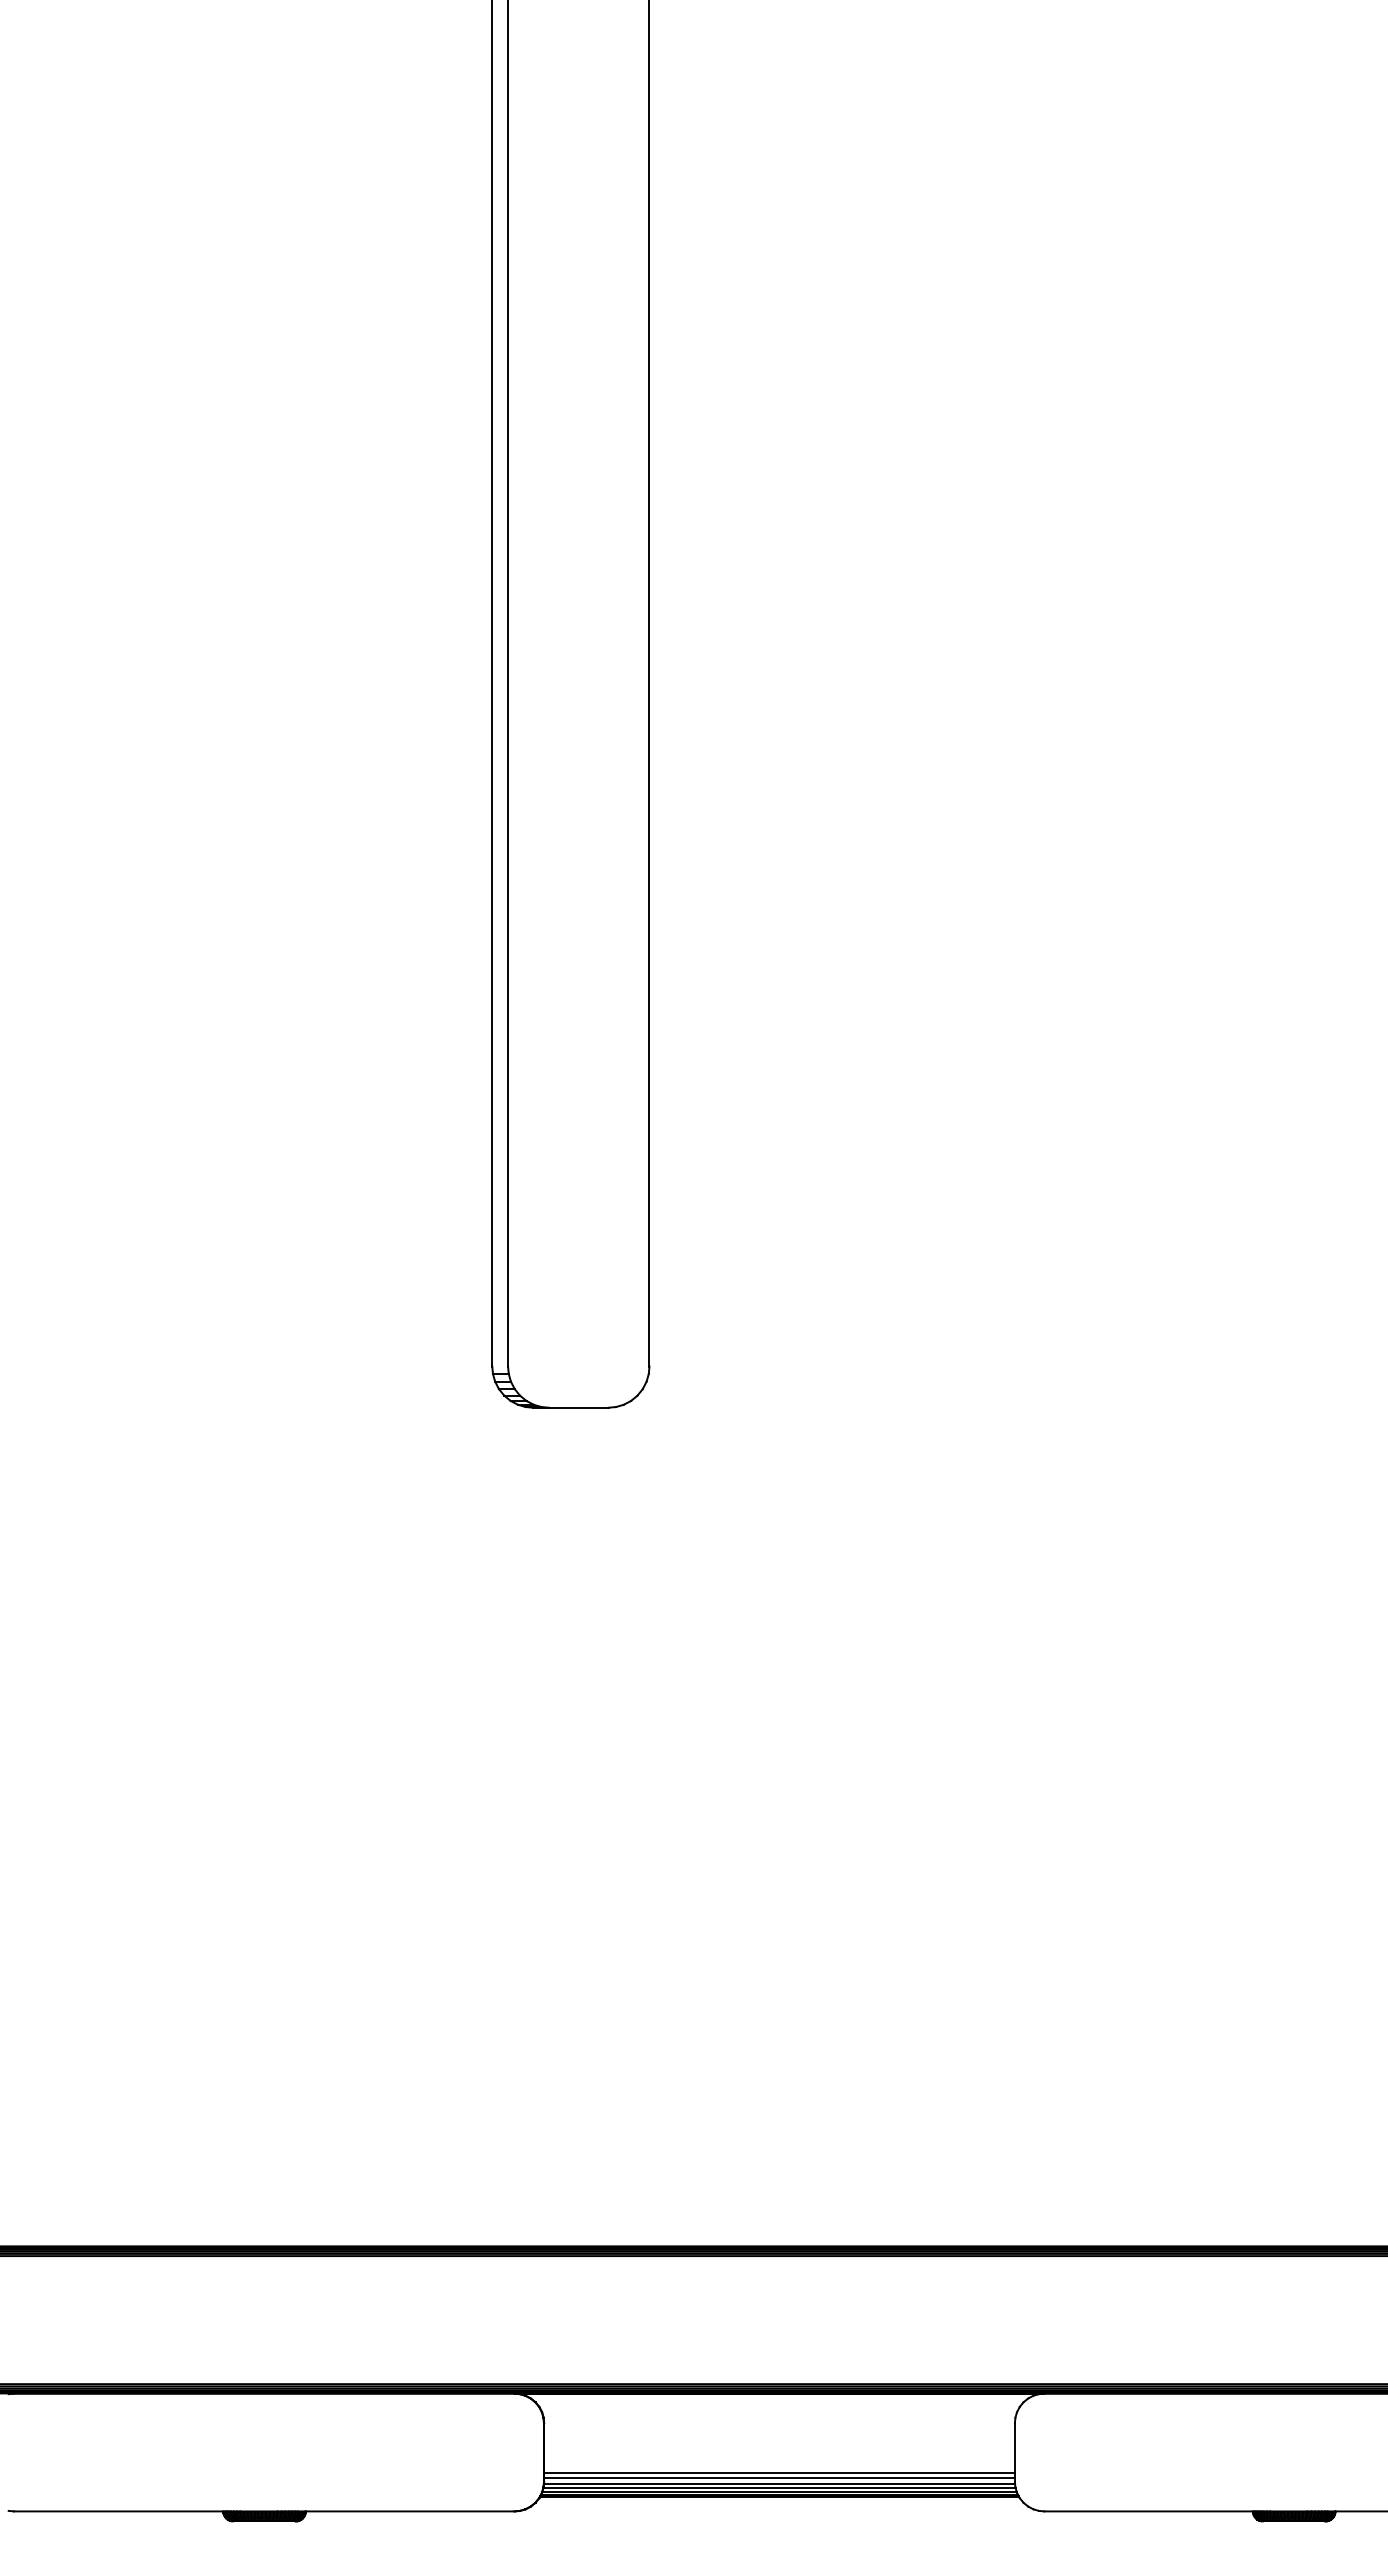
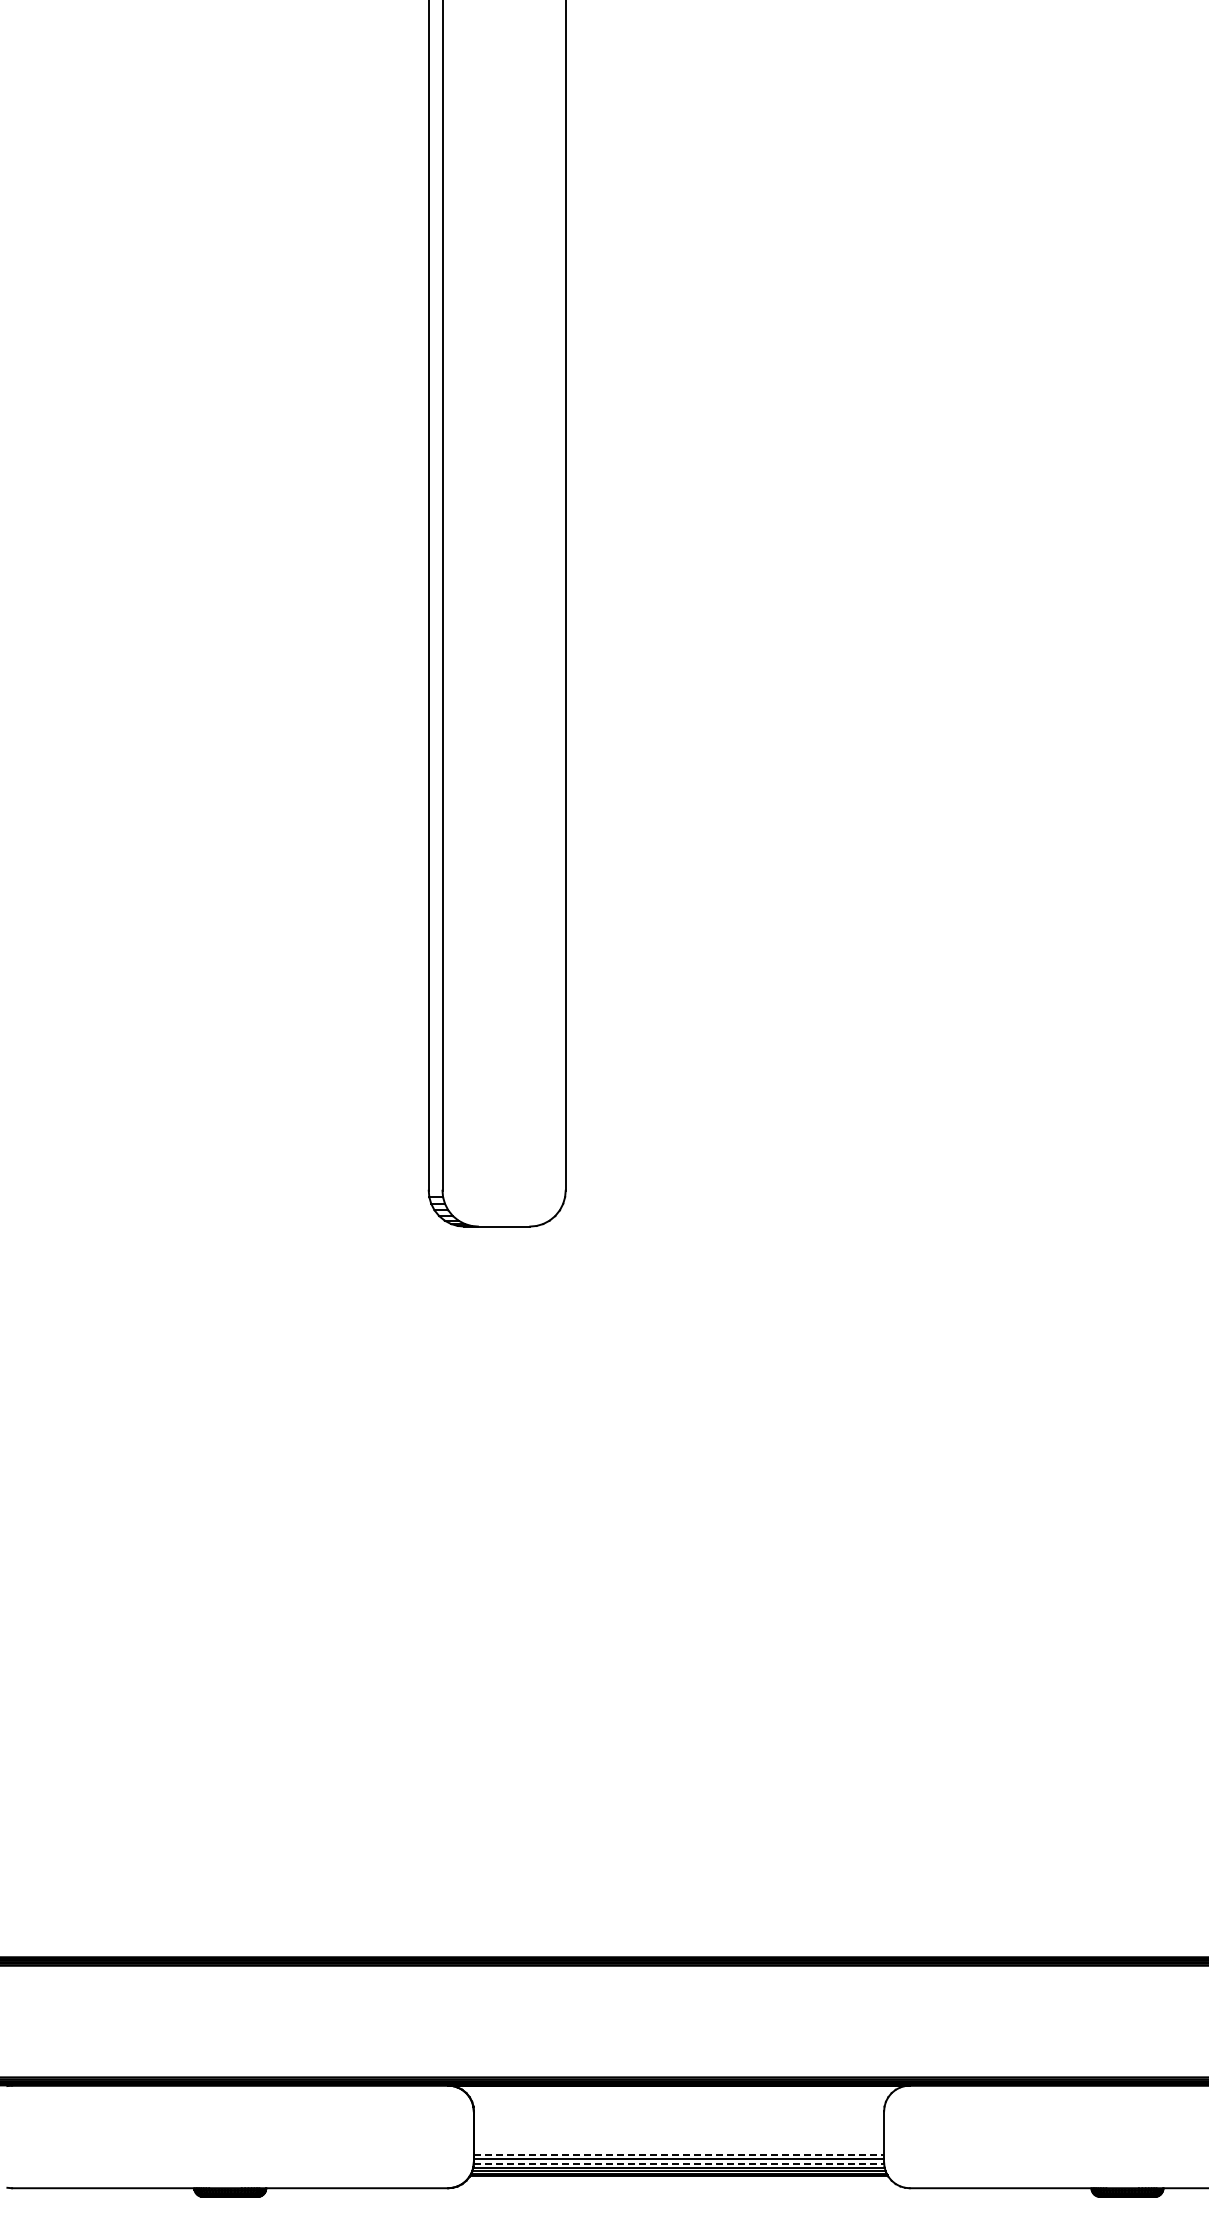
line: (780, 2472) -> (679, 2154), solid -> dashed
line: (780, 2483) -> (679, 2163), solid -> dashed

